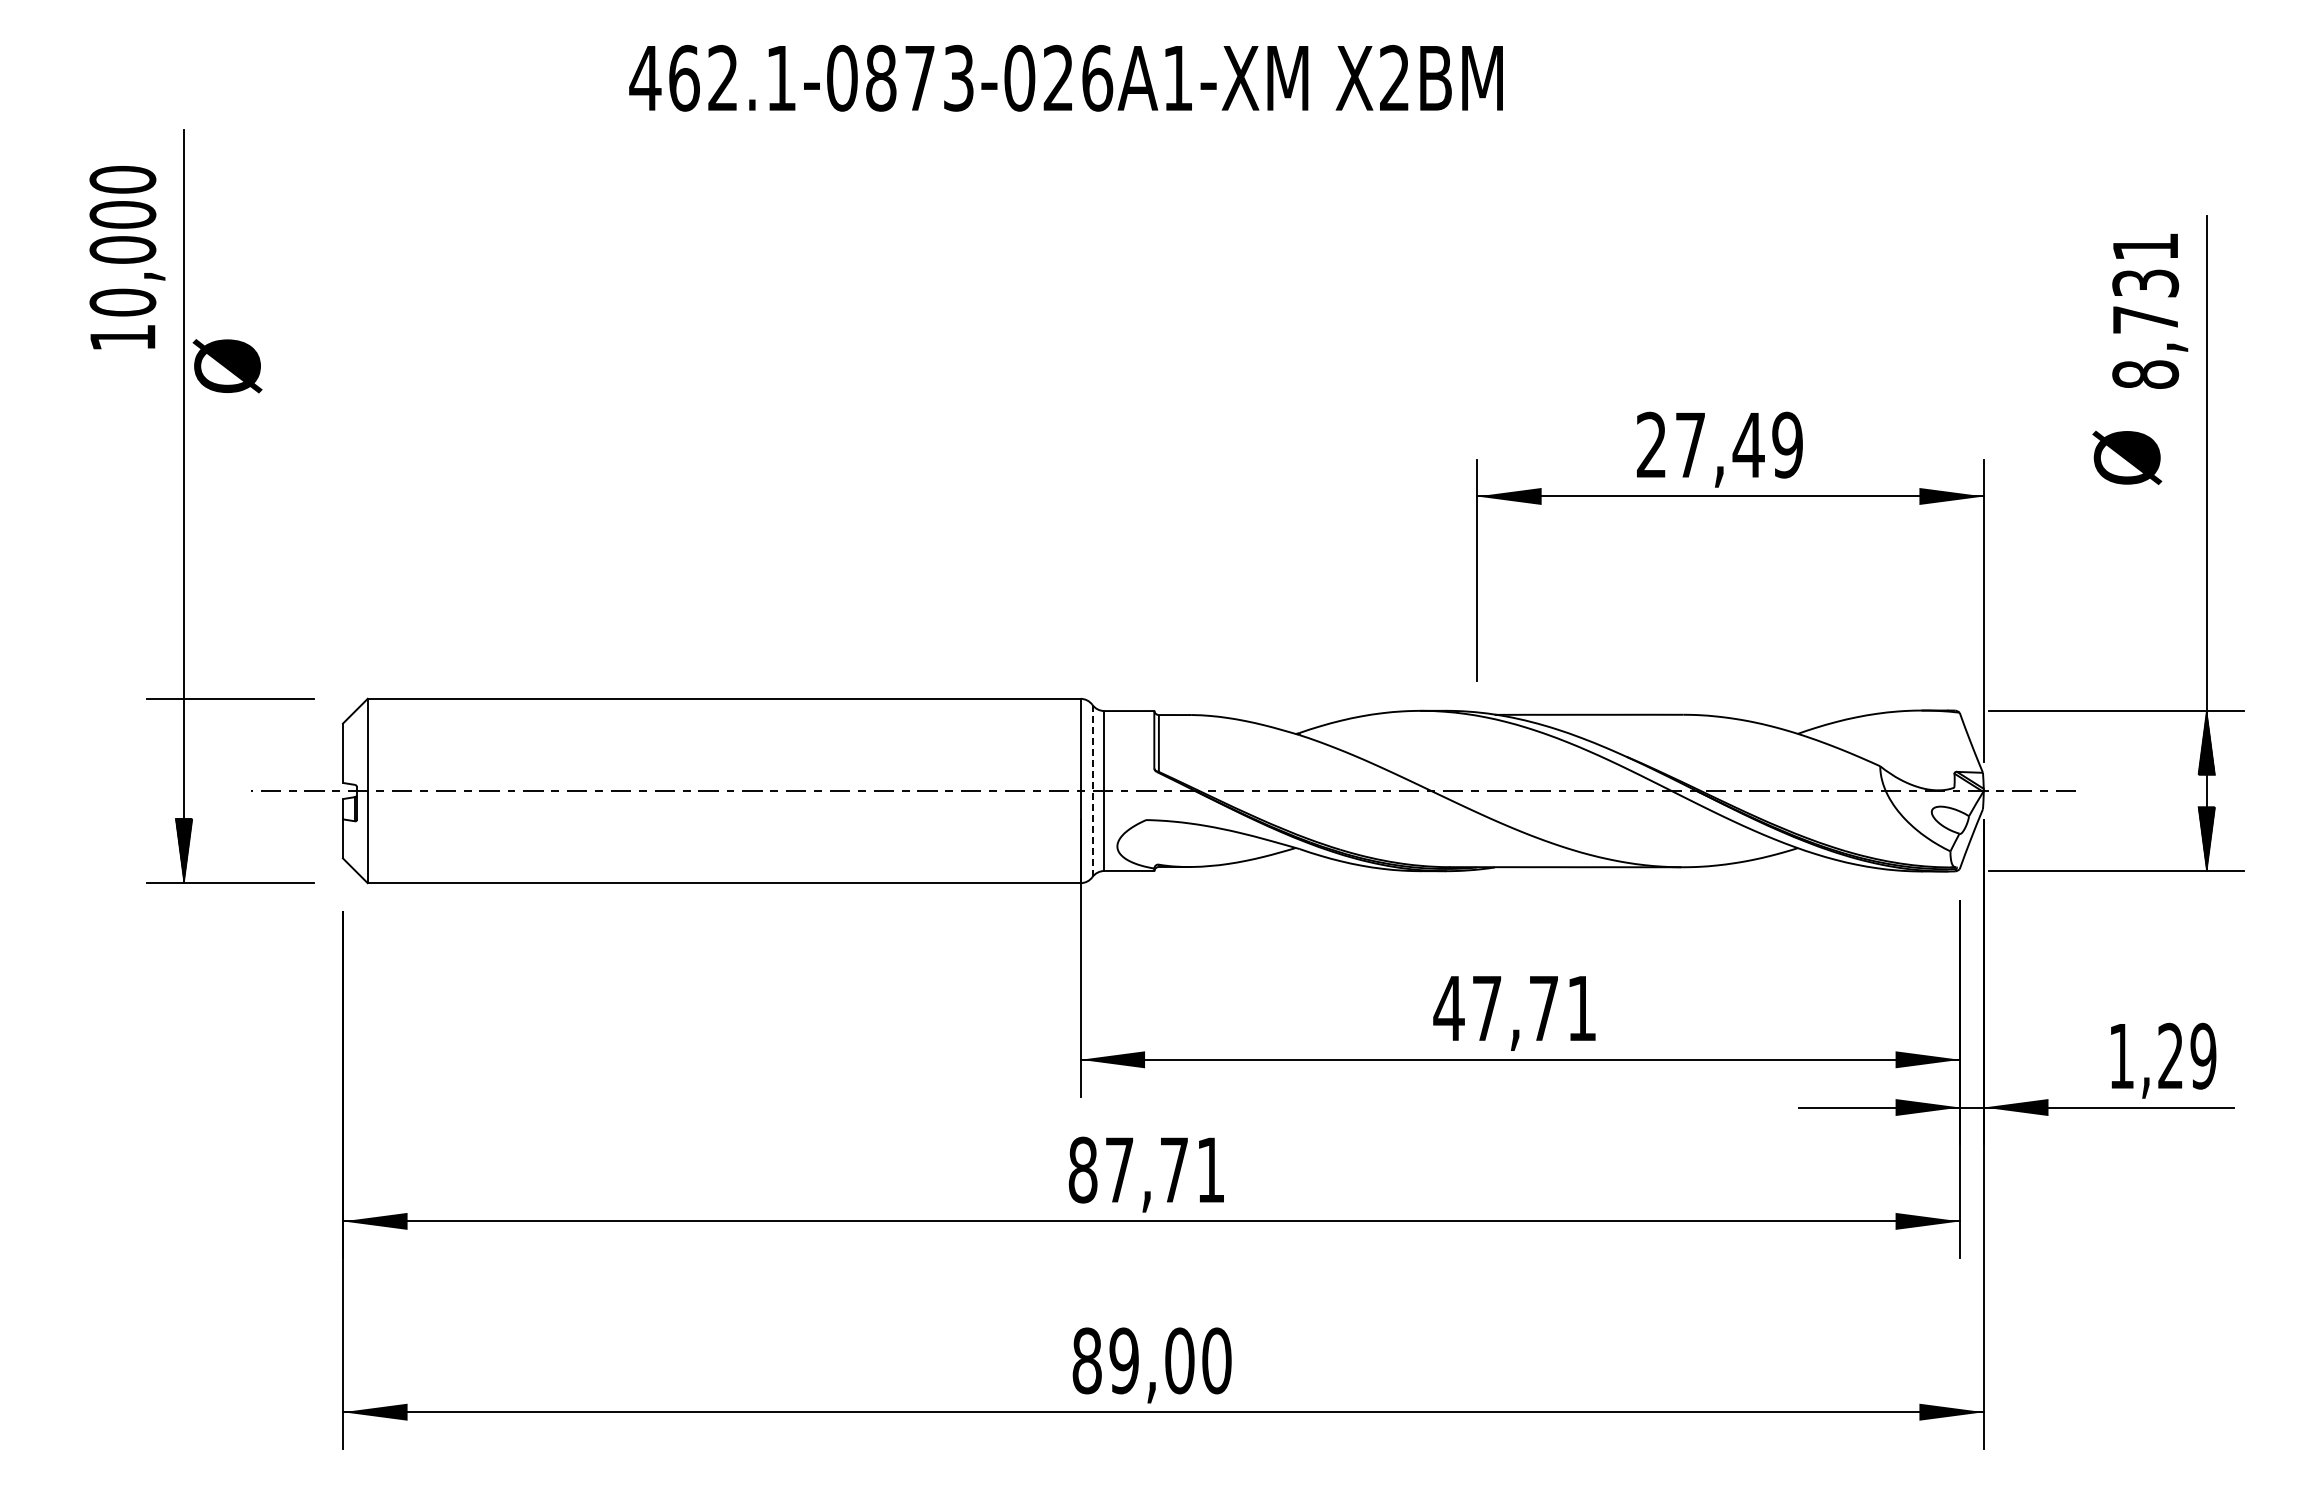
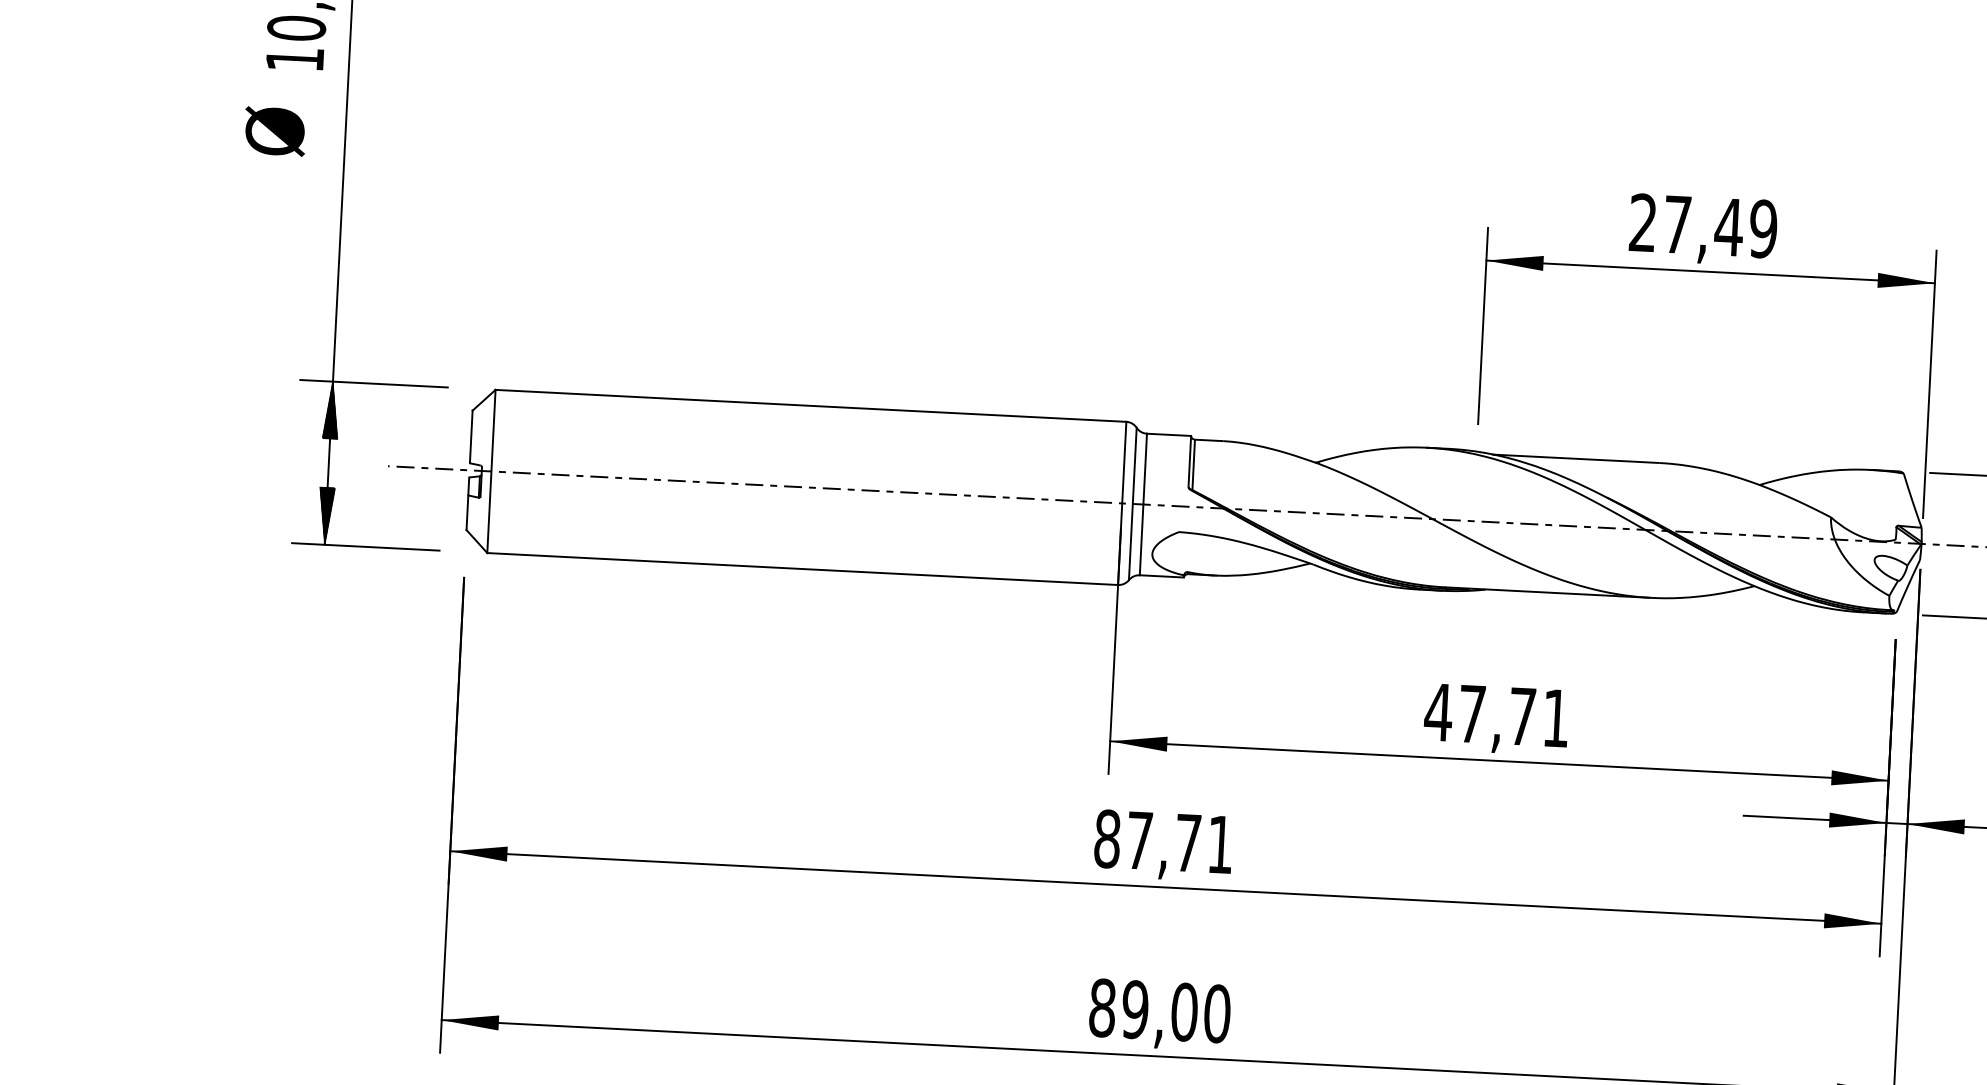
text: (227, 366) -> (275, 131), moved
hatch: (183, 730) -> (331, 409), added
line: (1092, 791) -> (1132, 504), dashed -> solid

